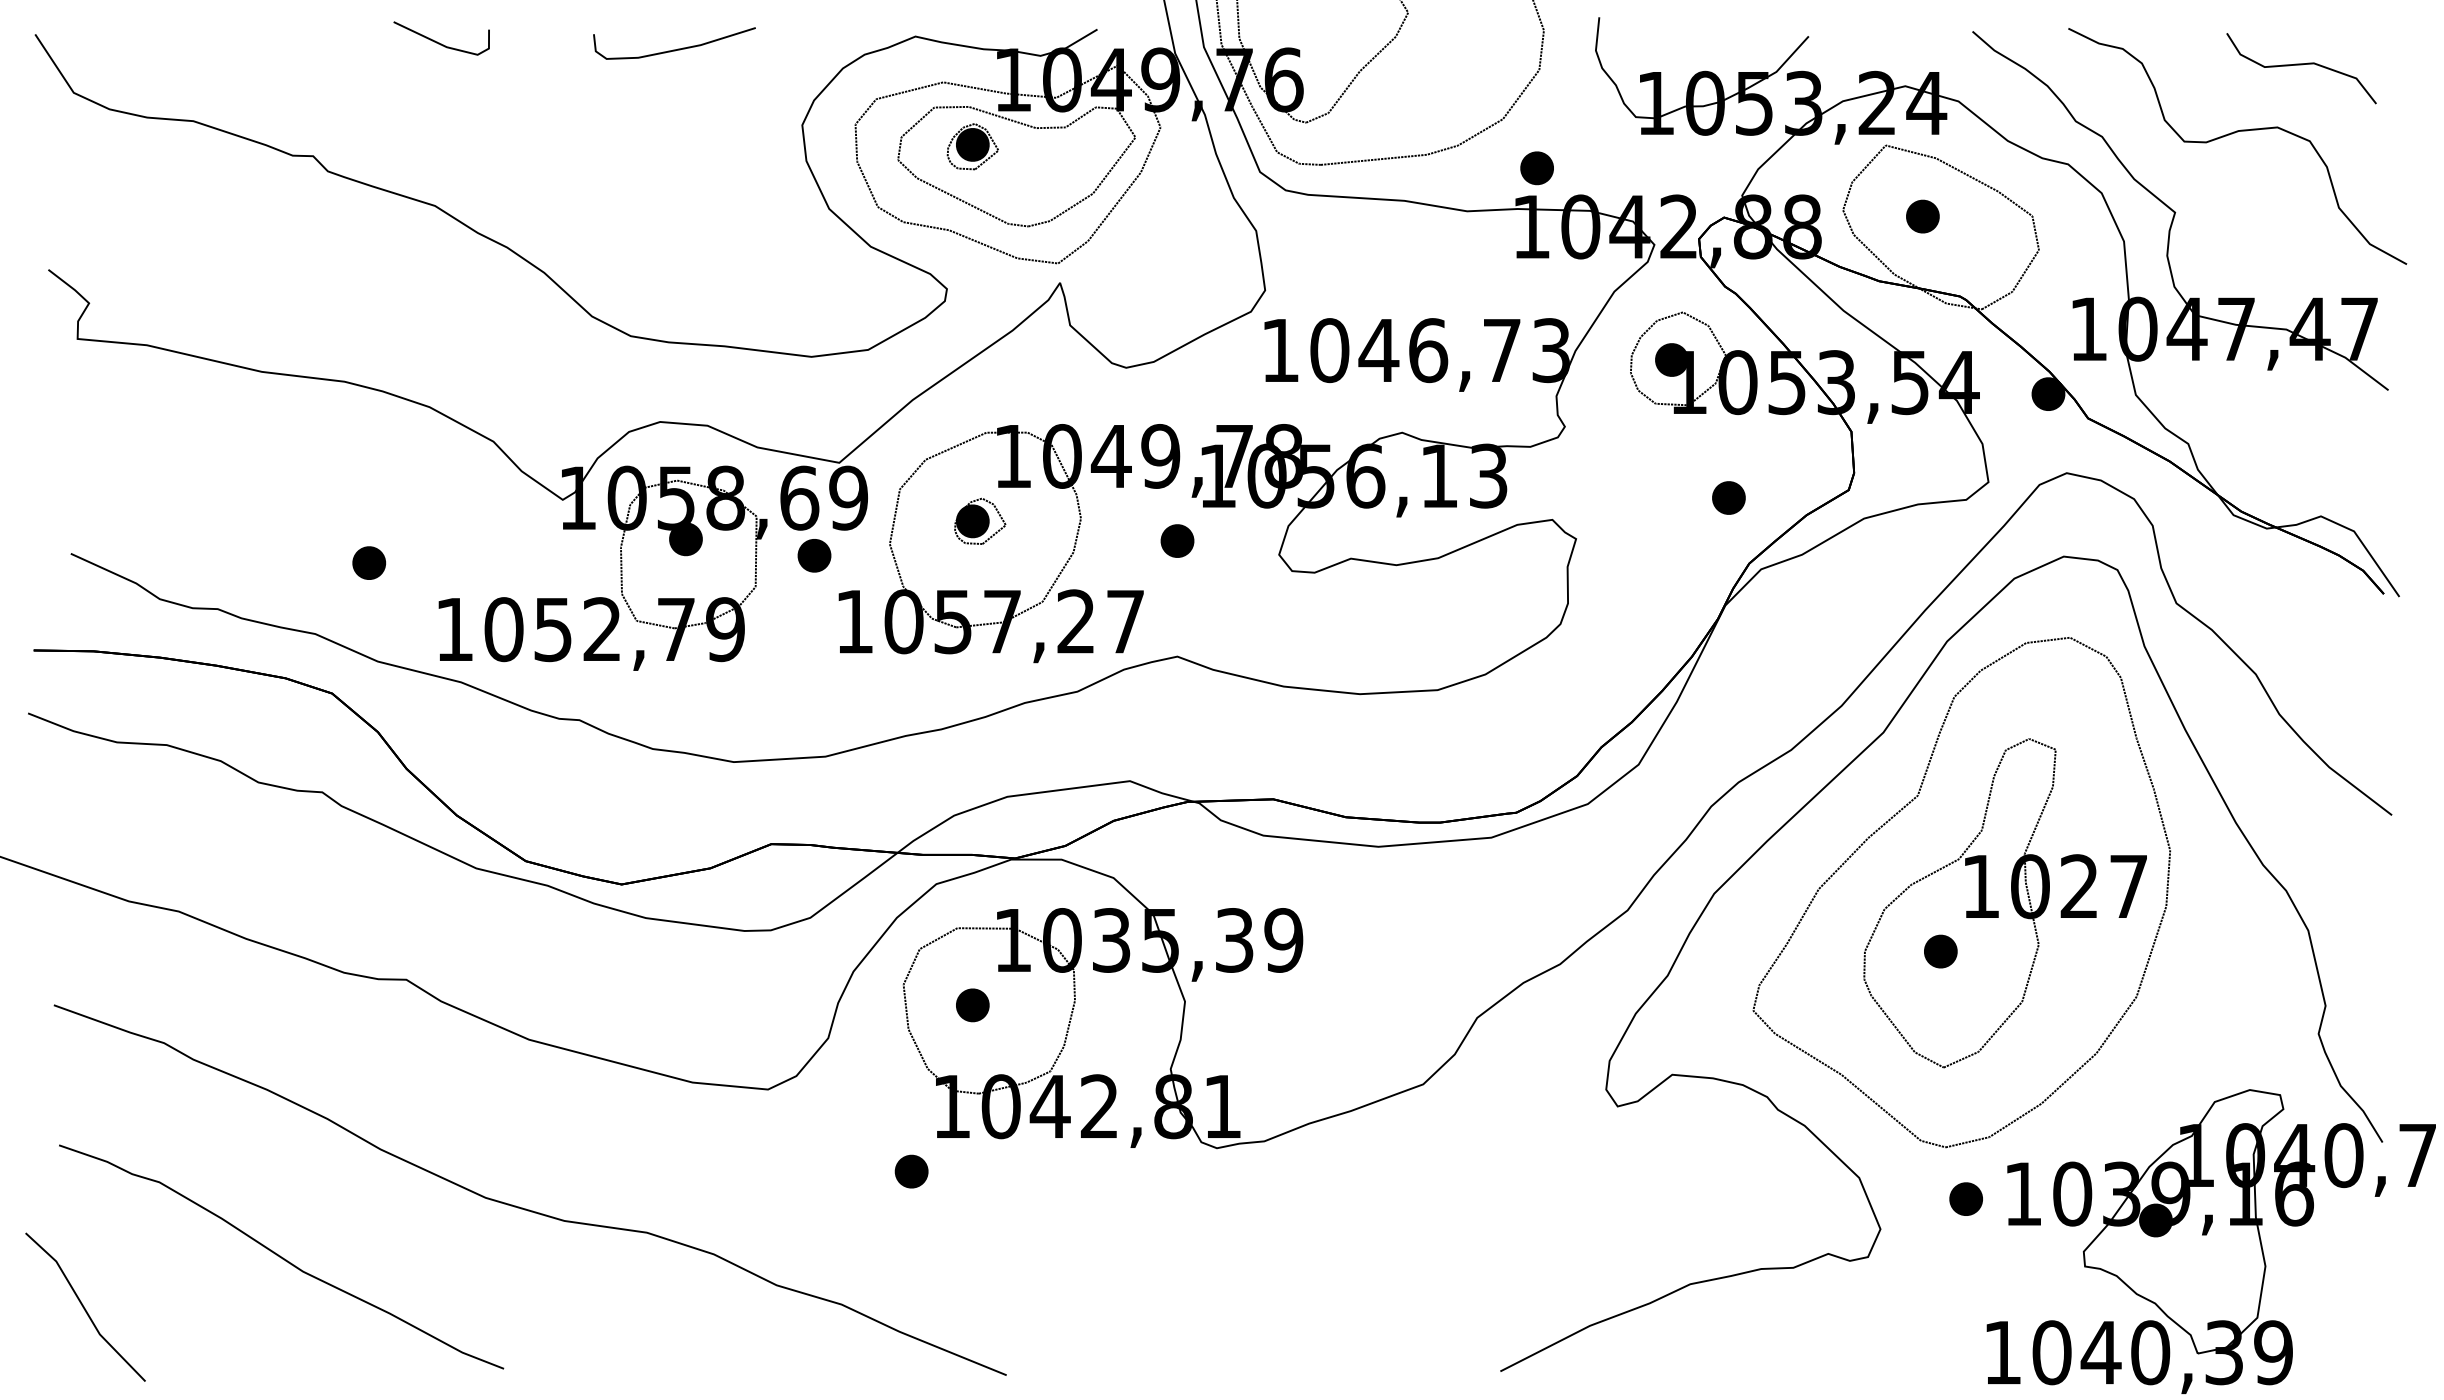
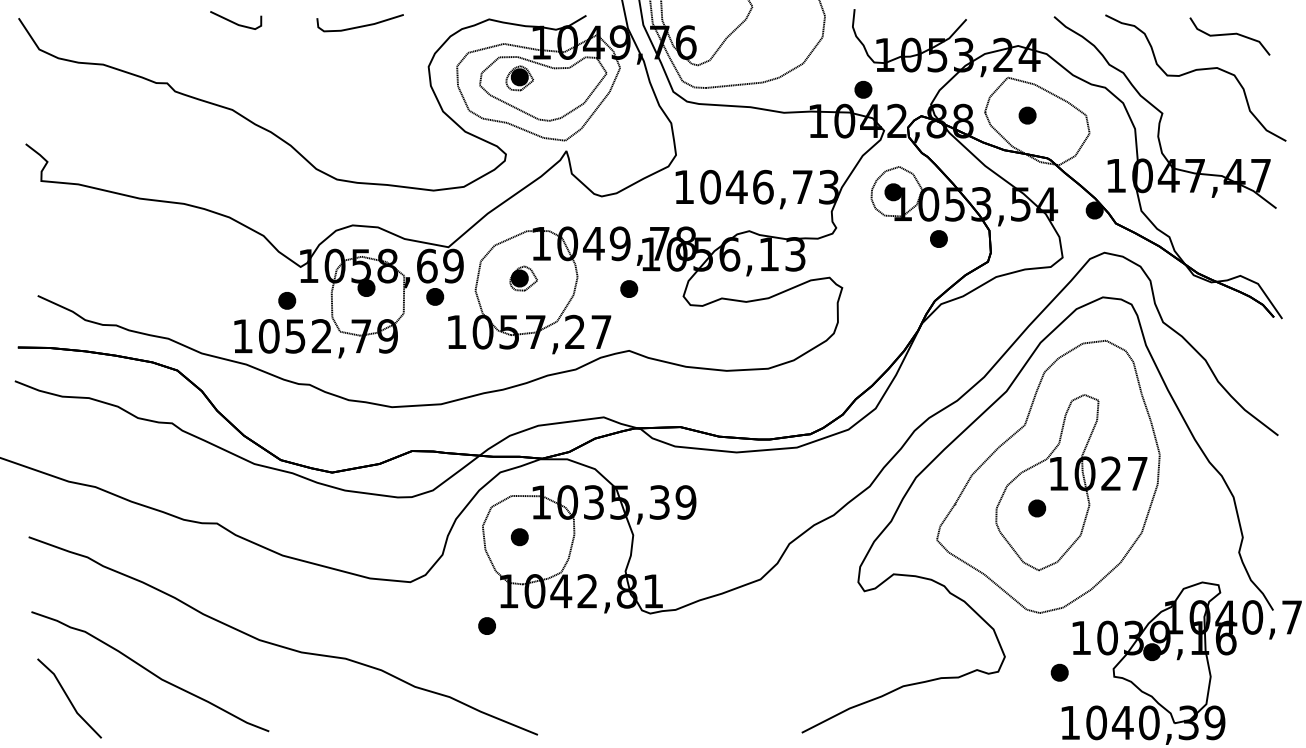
part: (1537, 167) -> (863, 89), moved
part: (1728, 496) -> (938, 238), moved
part: (369, 562) -> (287, 300), moved
part: (1965, 1198) -> (1059, 672), moved
line: (85, 1307) -> (69, 698), moved

